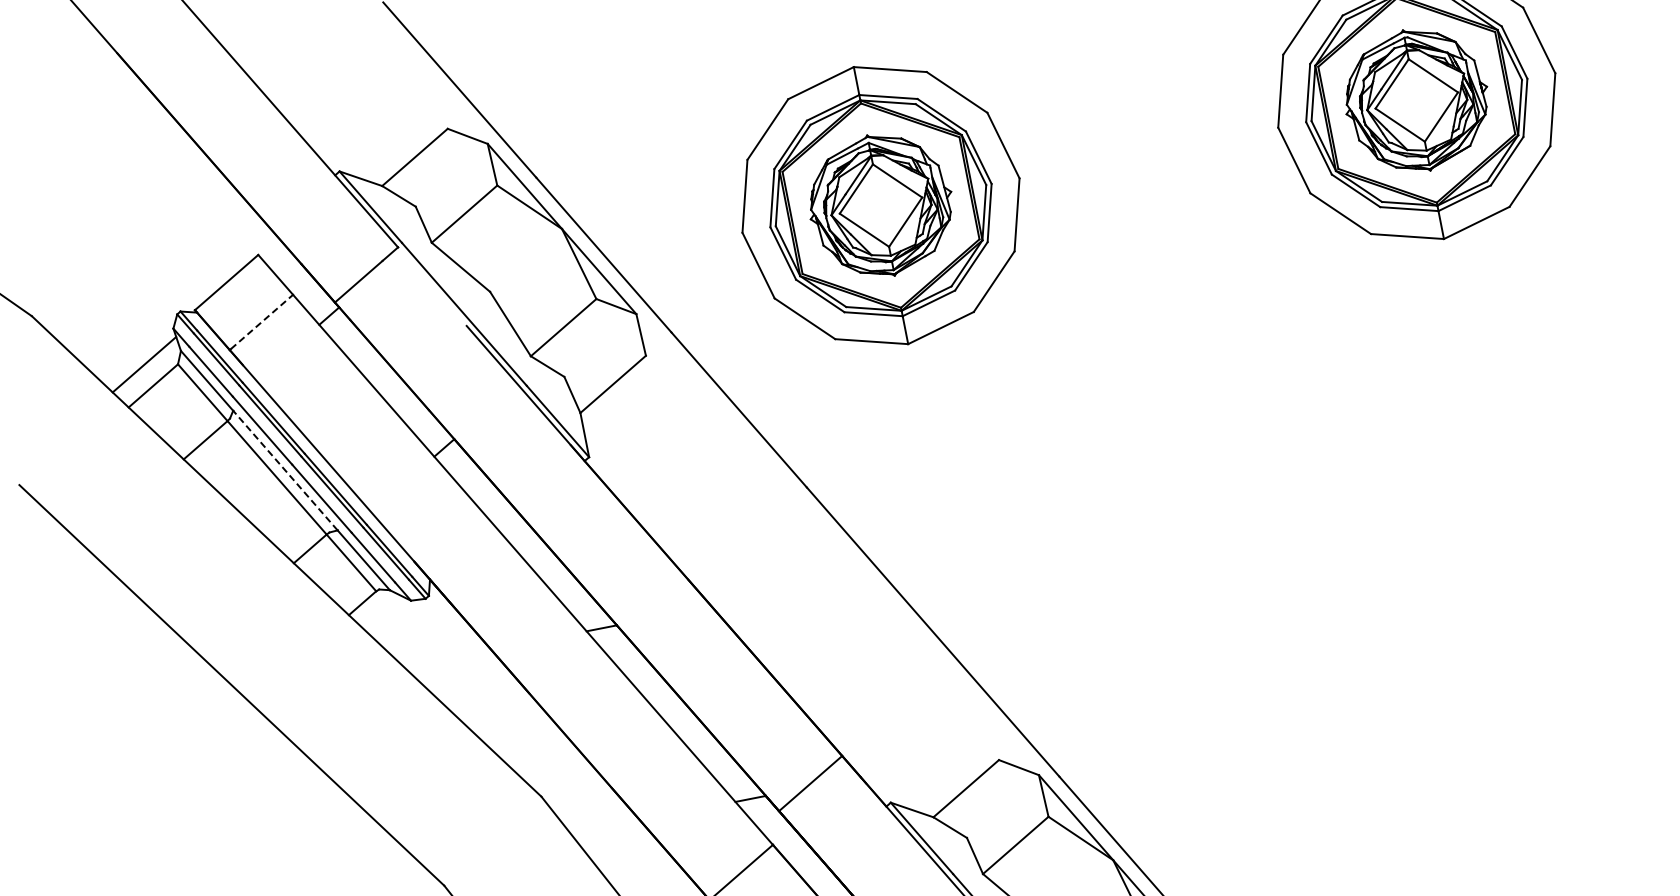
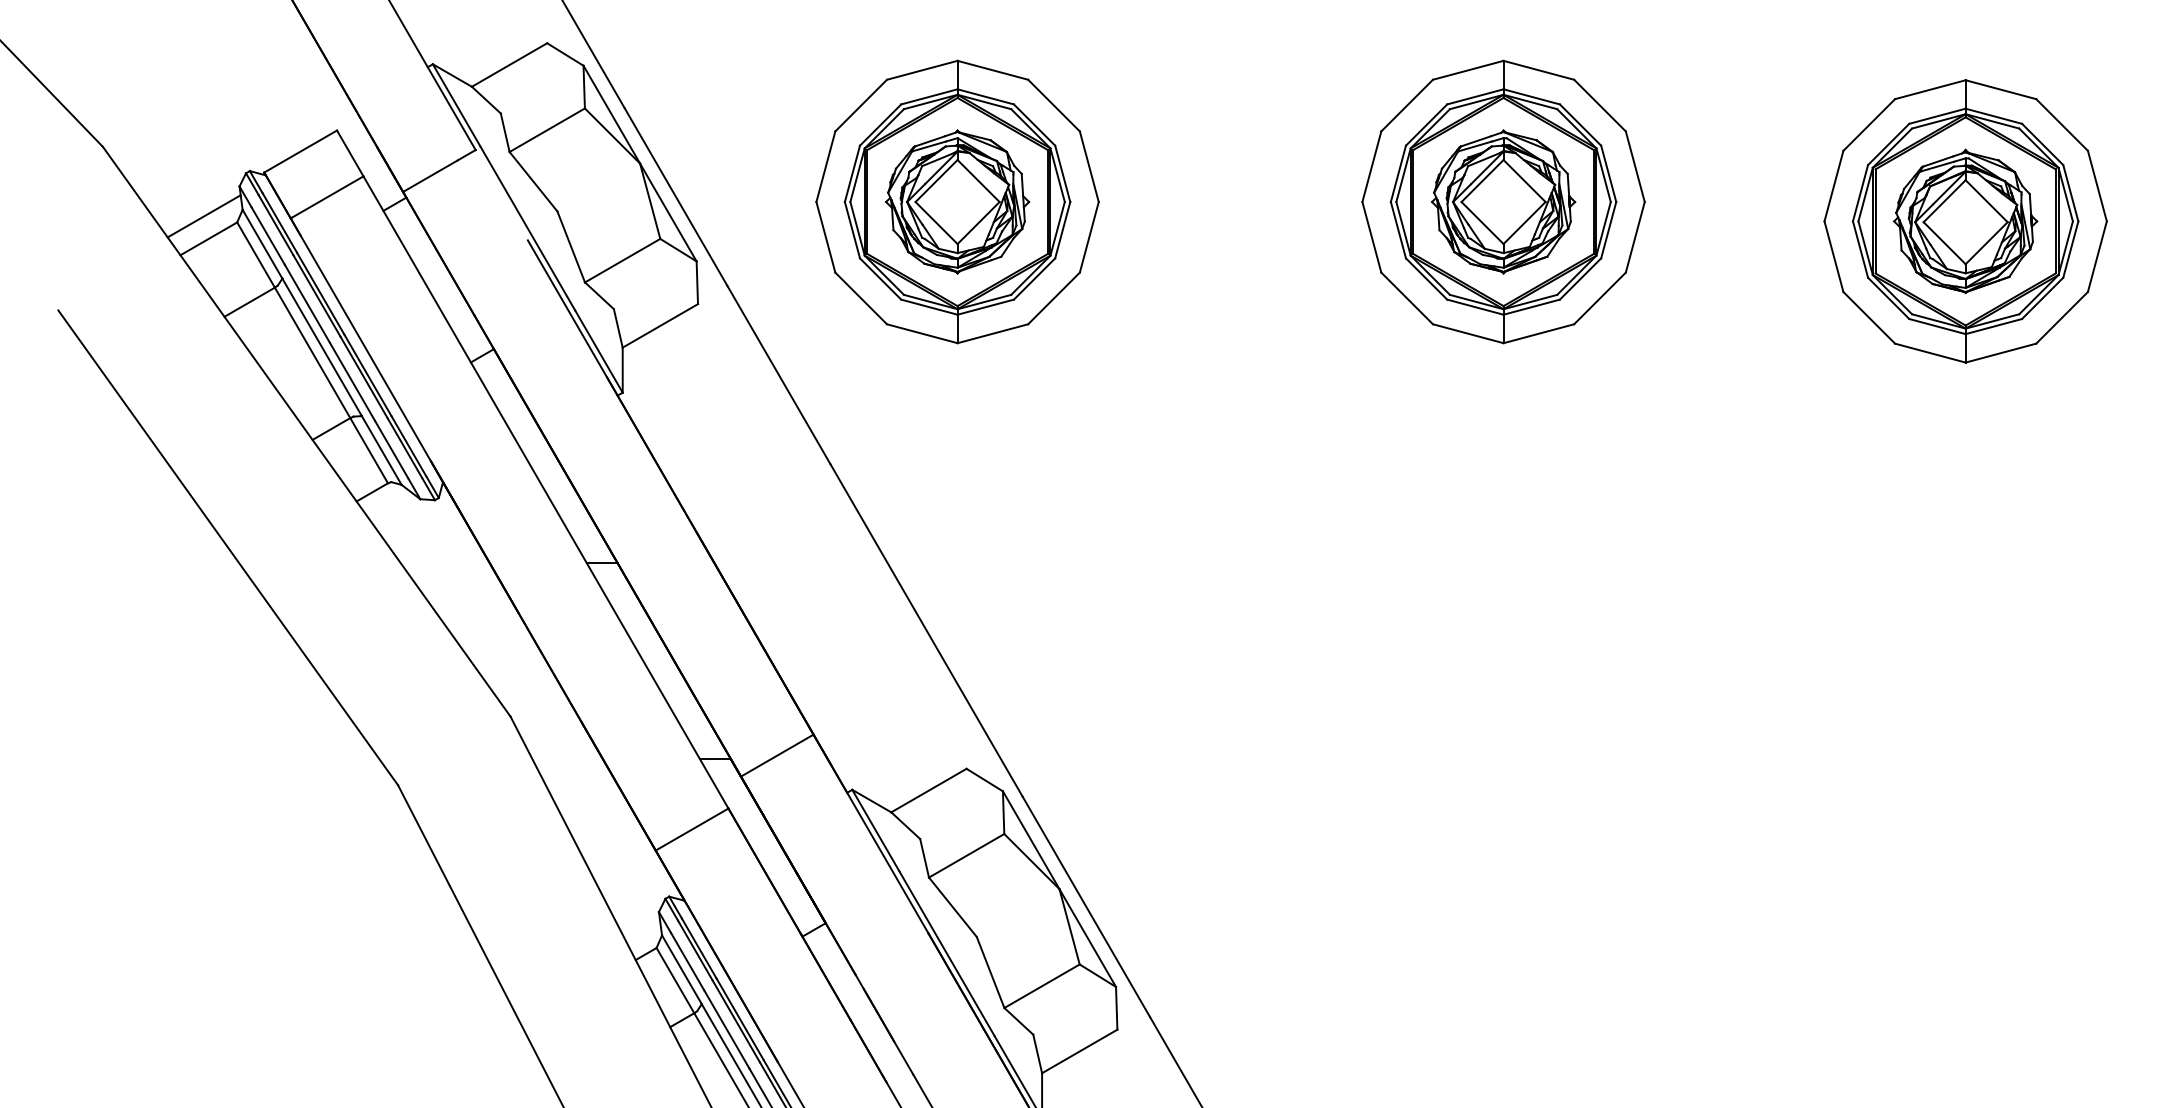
line: (262, 321) -> (328, 196), dashed -> solid
line: (284, 469) -> (321, 346), dashed -> solid

